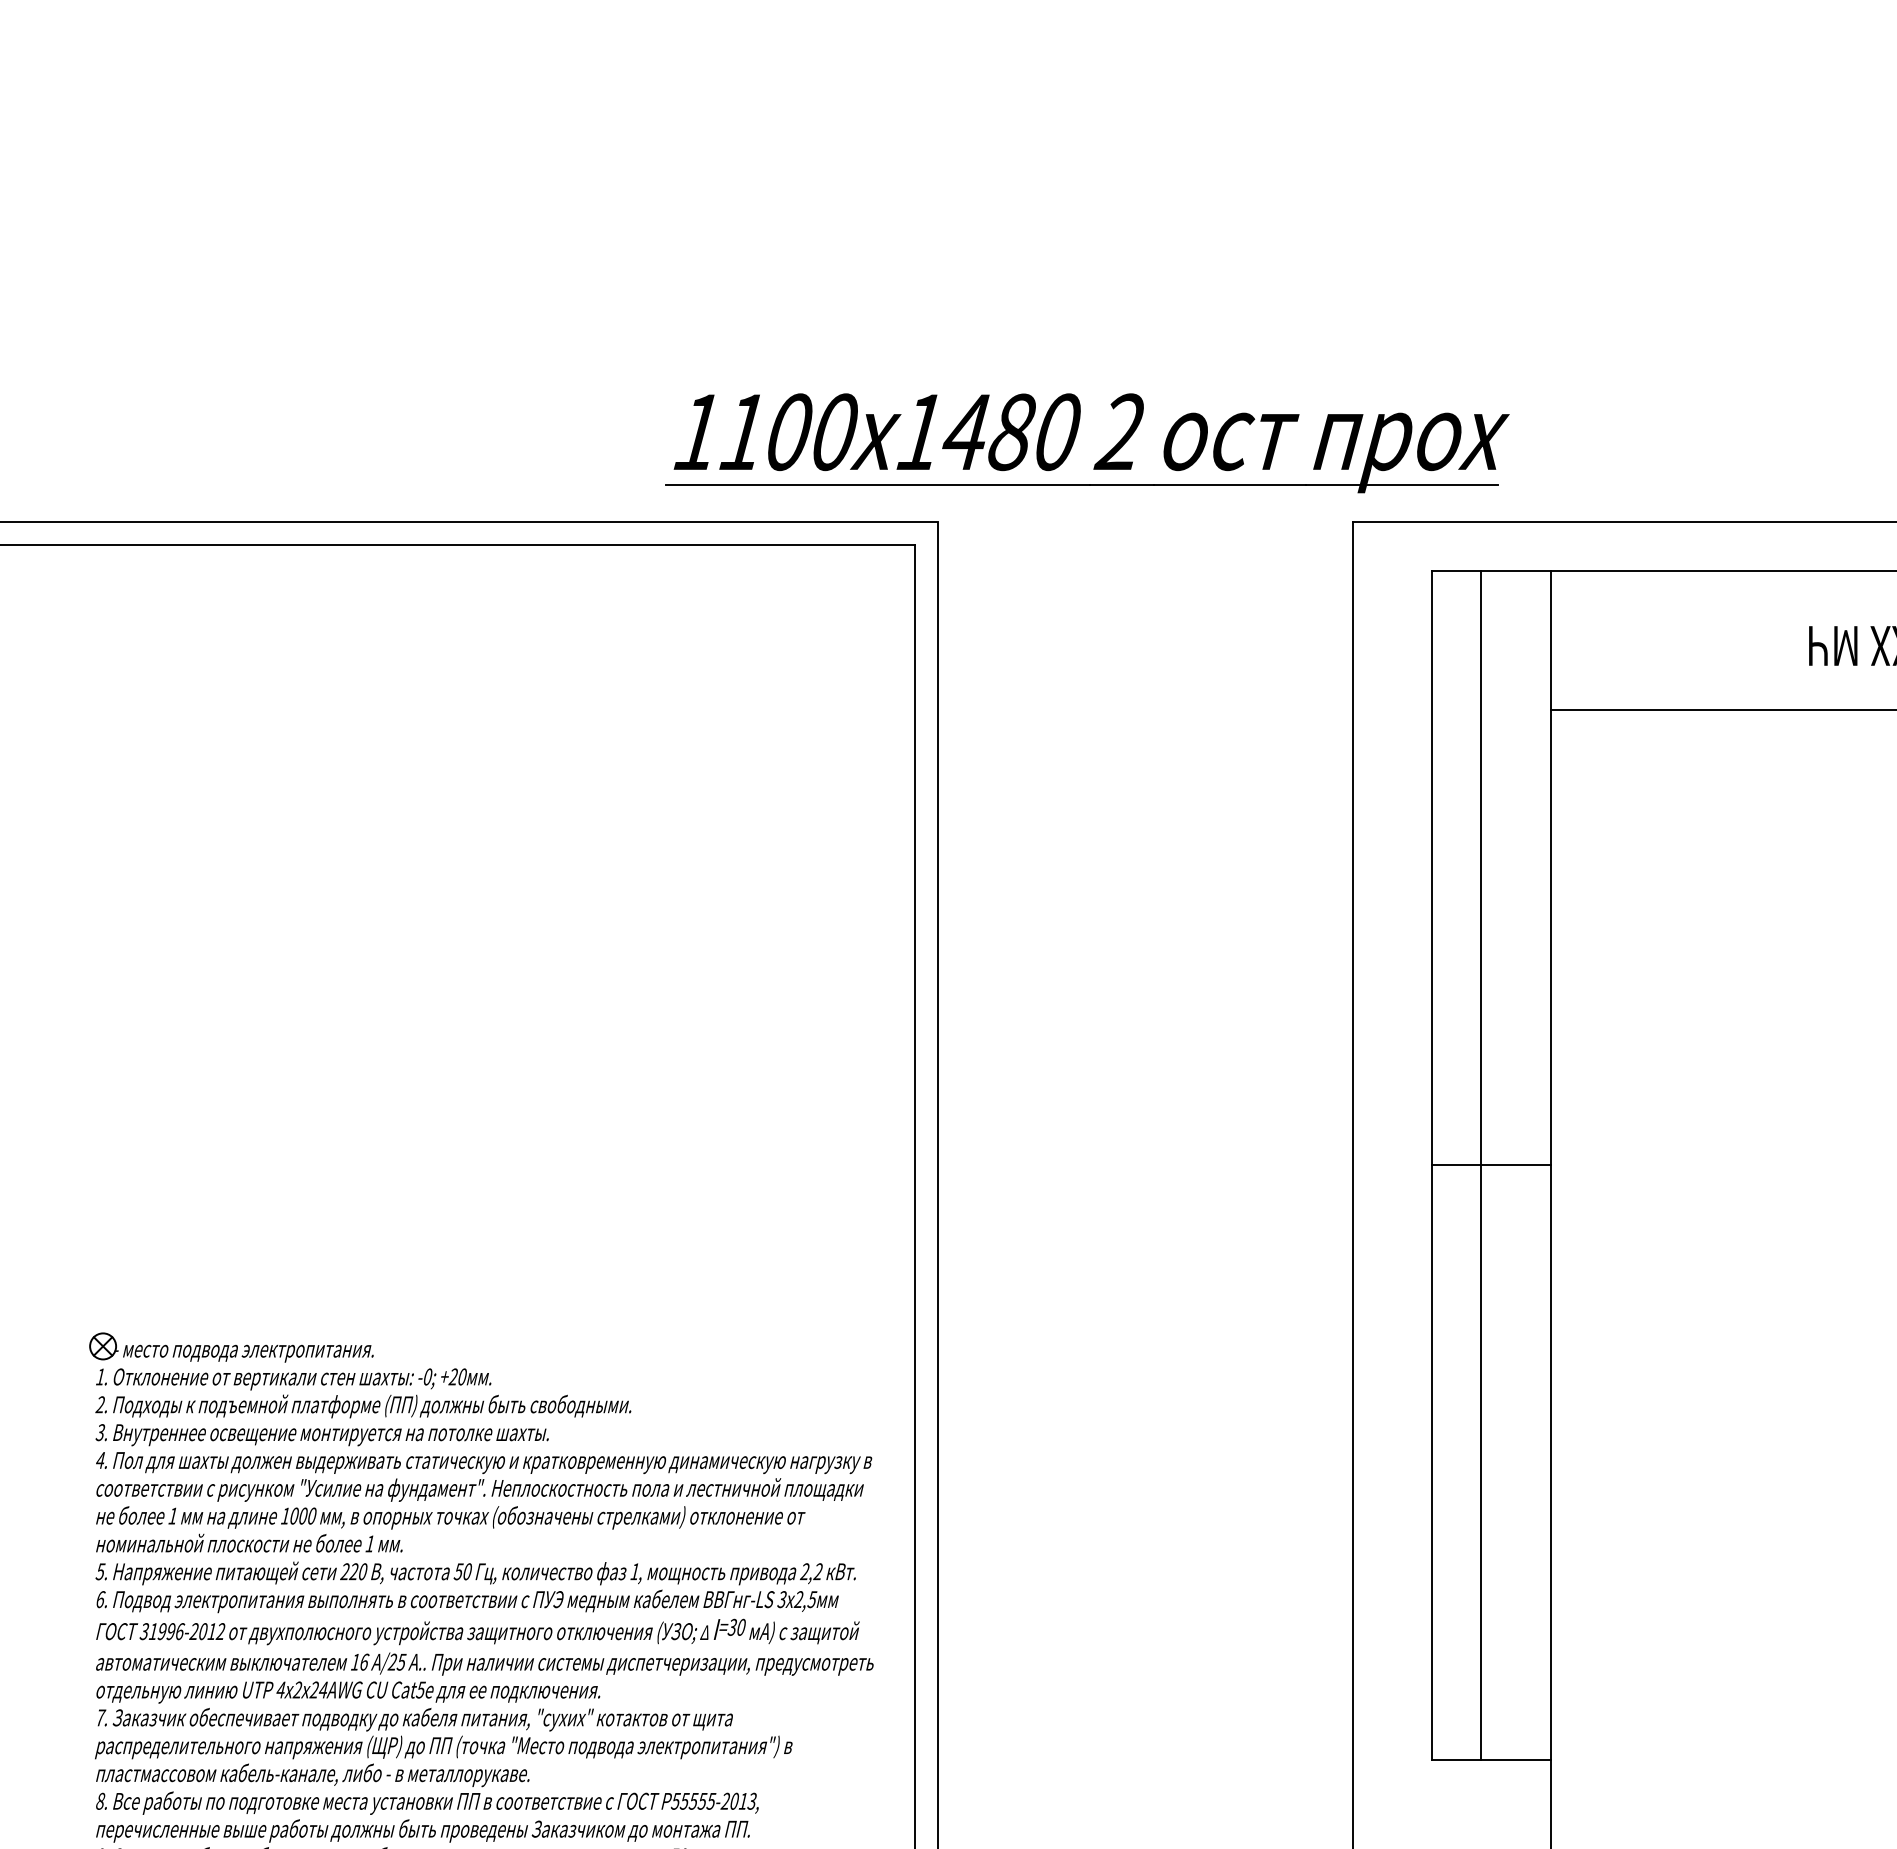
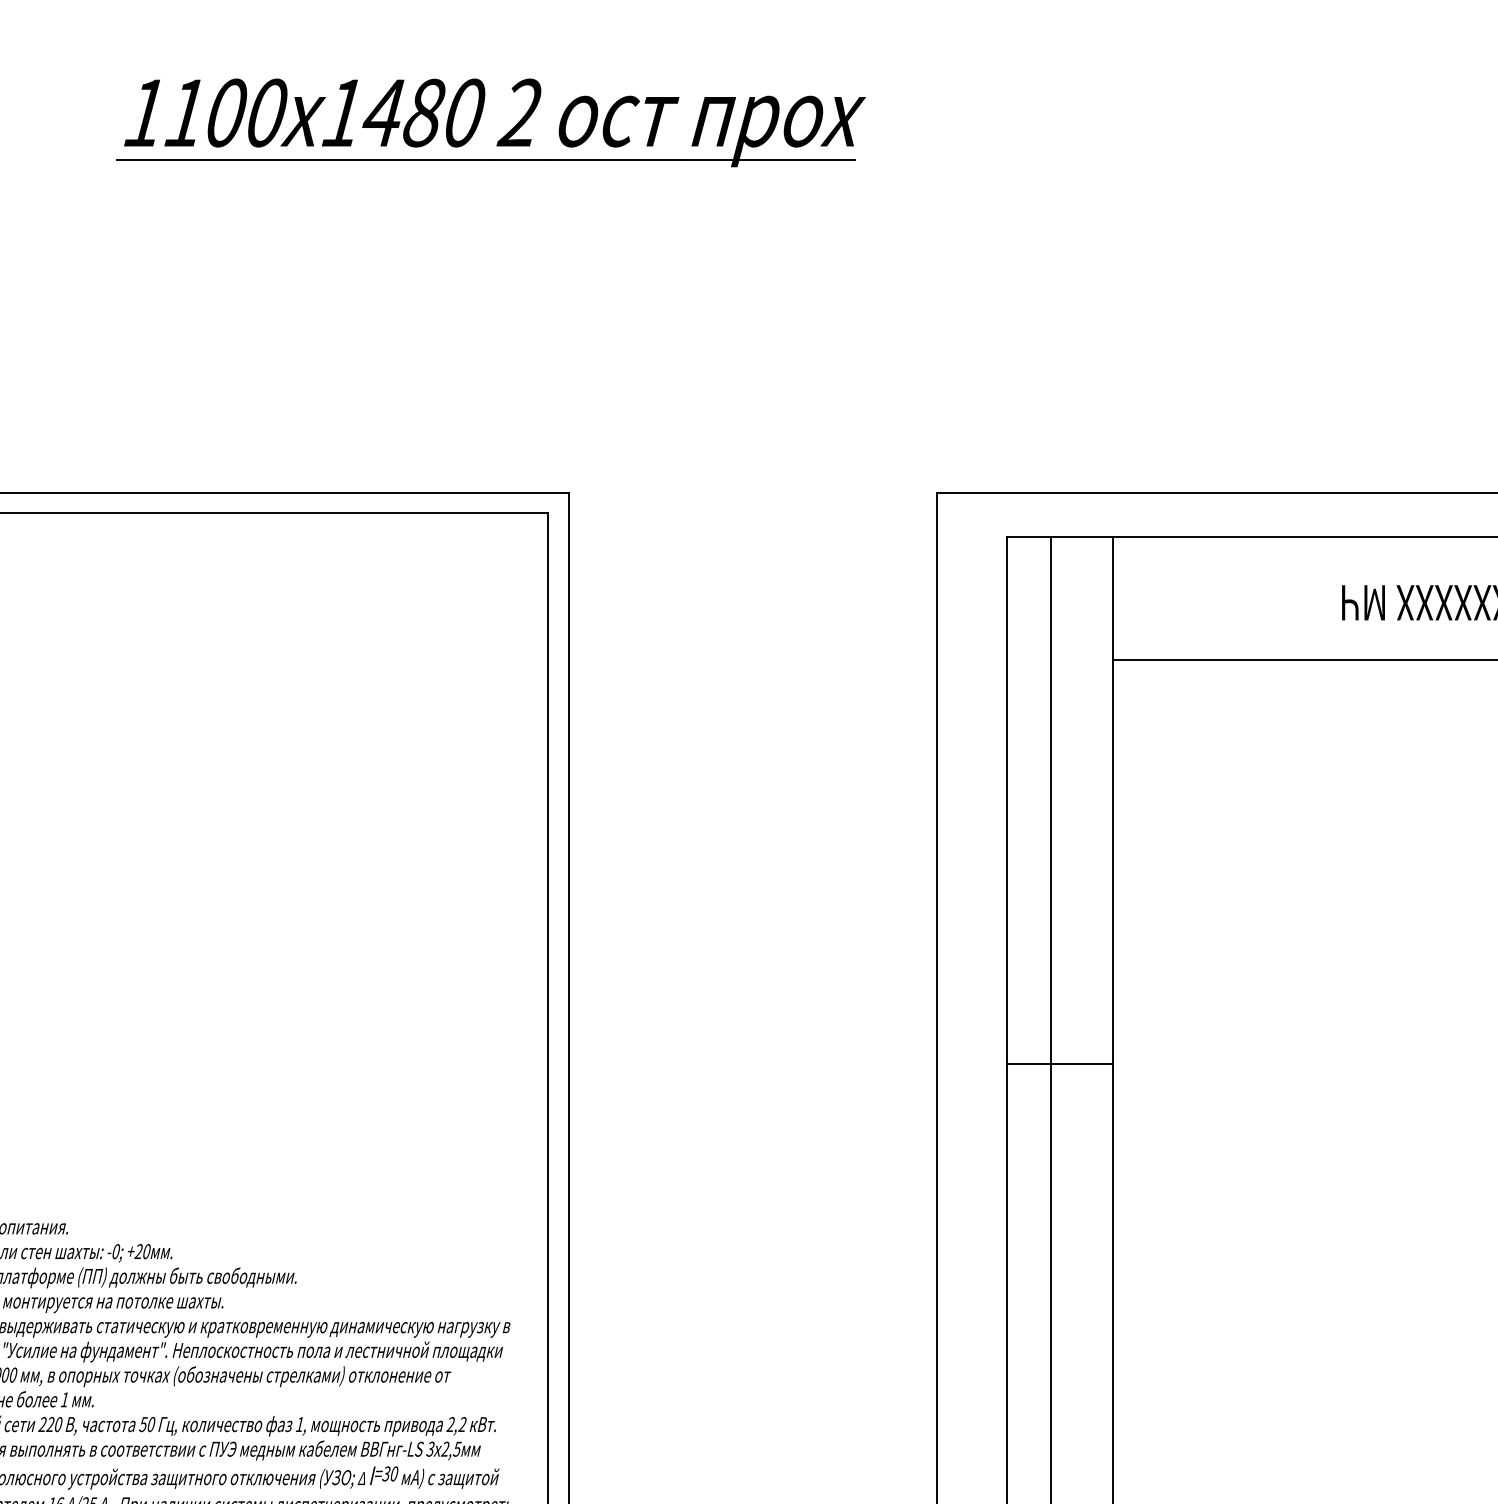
part: (1075, 438) -> (480, 118), moved

